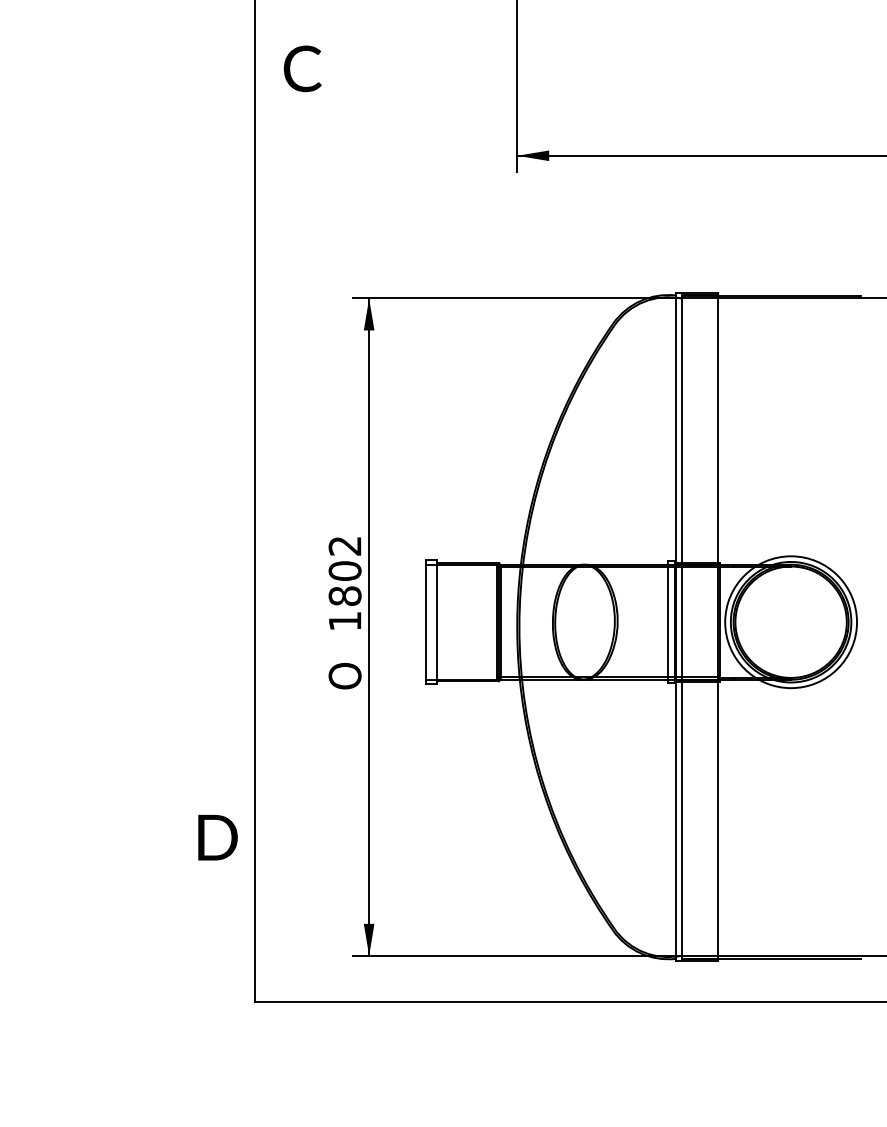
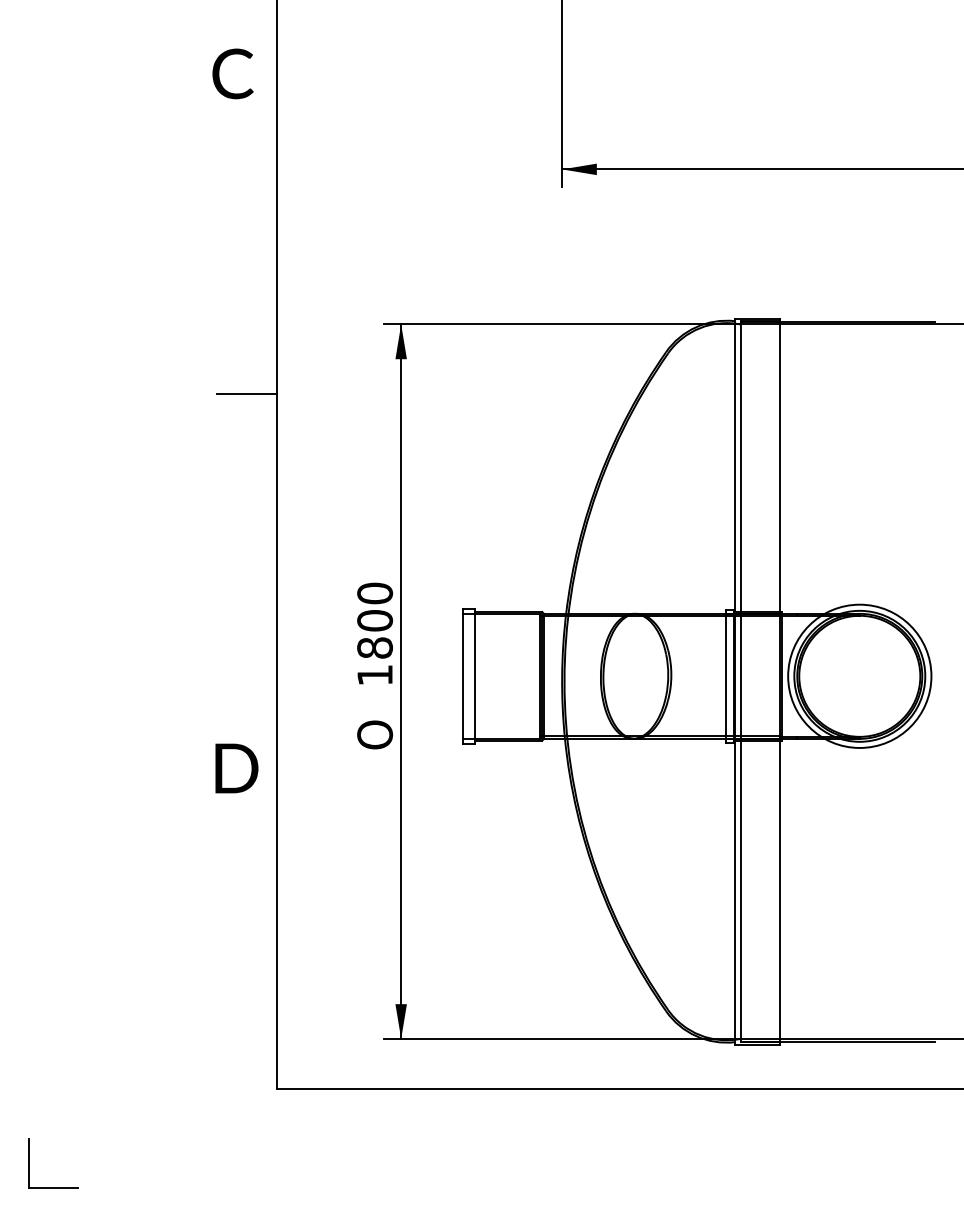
text: (302, 68) -> (232, 73), moved
line: (226, 362) -> (246, 394), added
text: (345, 546) -> (375, 593), 1802 -> 1800
text: (217, 837) -> (236, 768), moved
part: (27, 1070) -> (29, 1163), added

